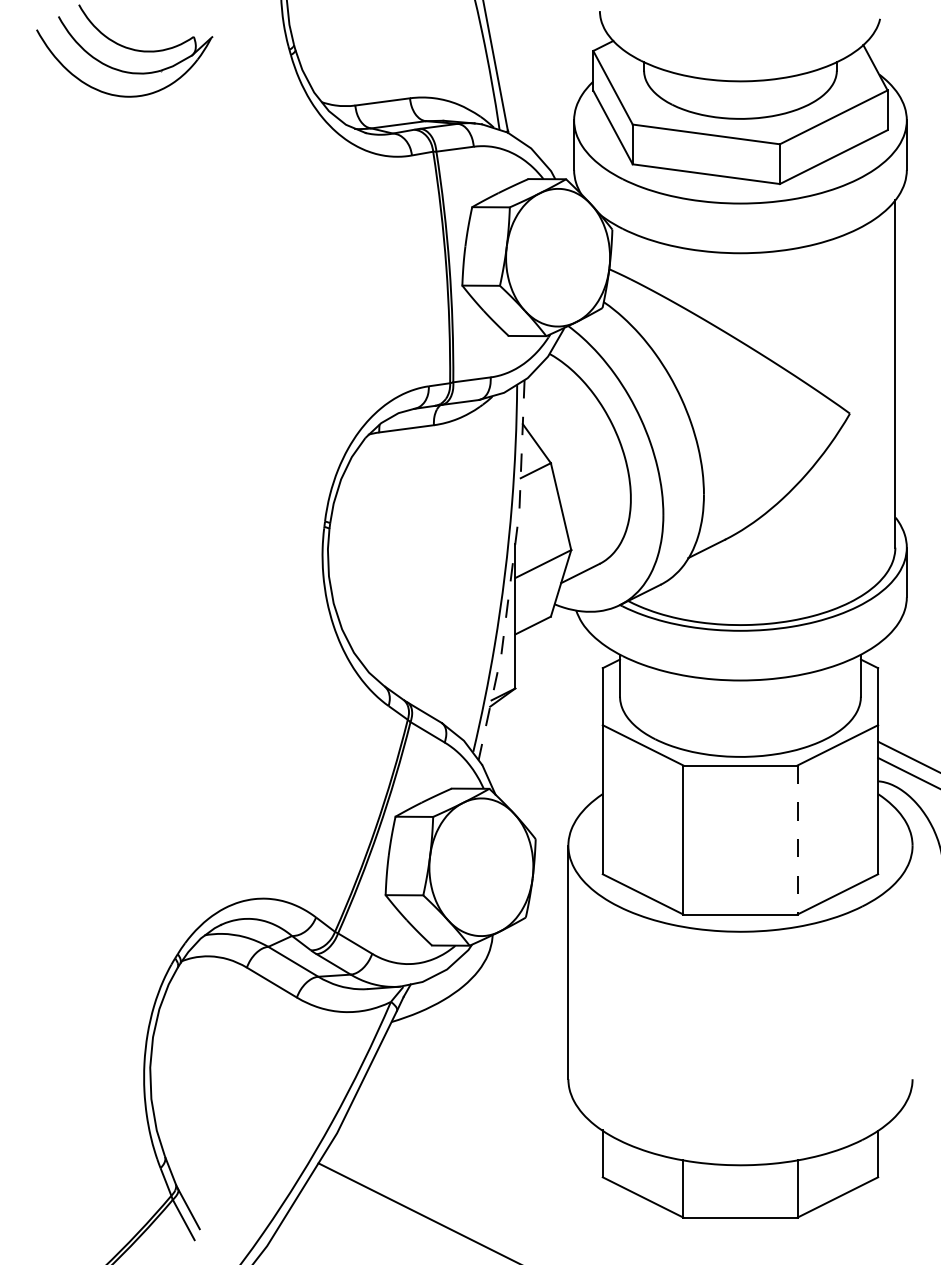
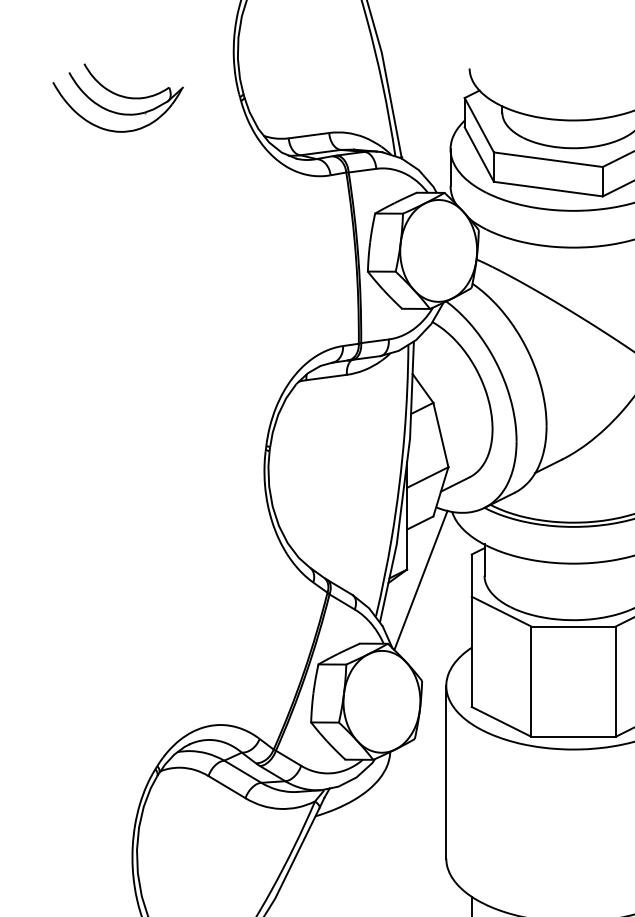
line: (511, 571) -> (404, 483), dashed -> solid
line: (534, 702) -> (421, 579), added
line: (797, 840) -> (615, 682), dashed -> solid

